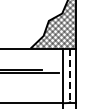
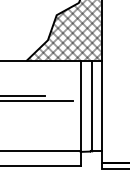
line: (70, 75) -> (92, 105), dashed -> solid

